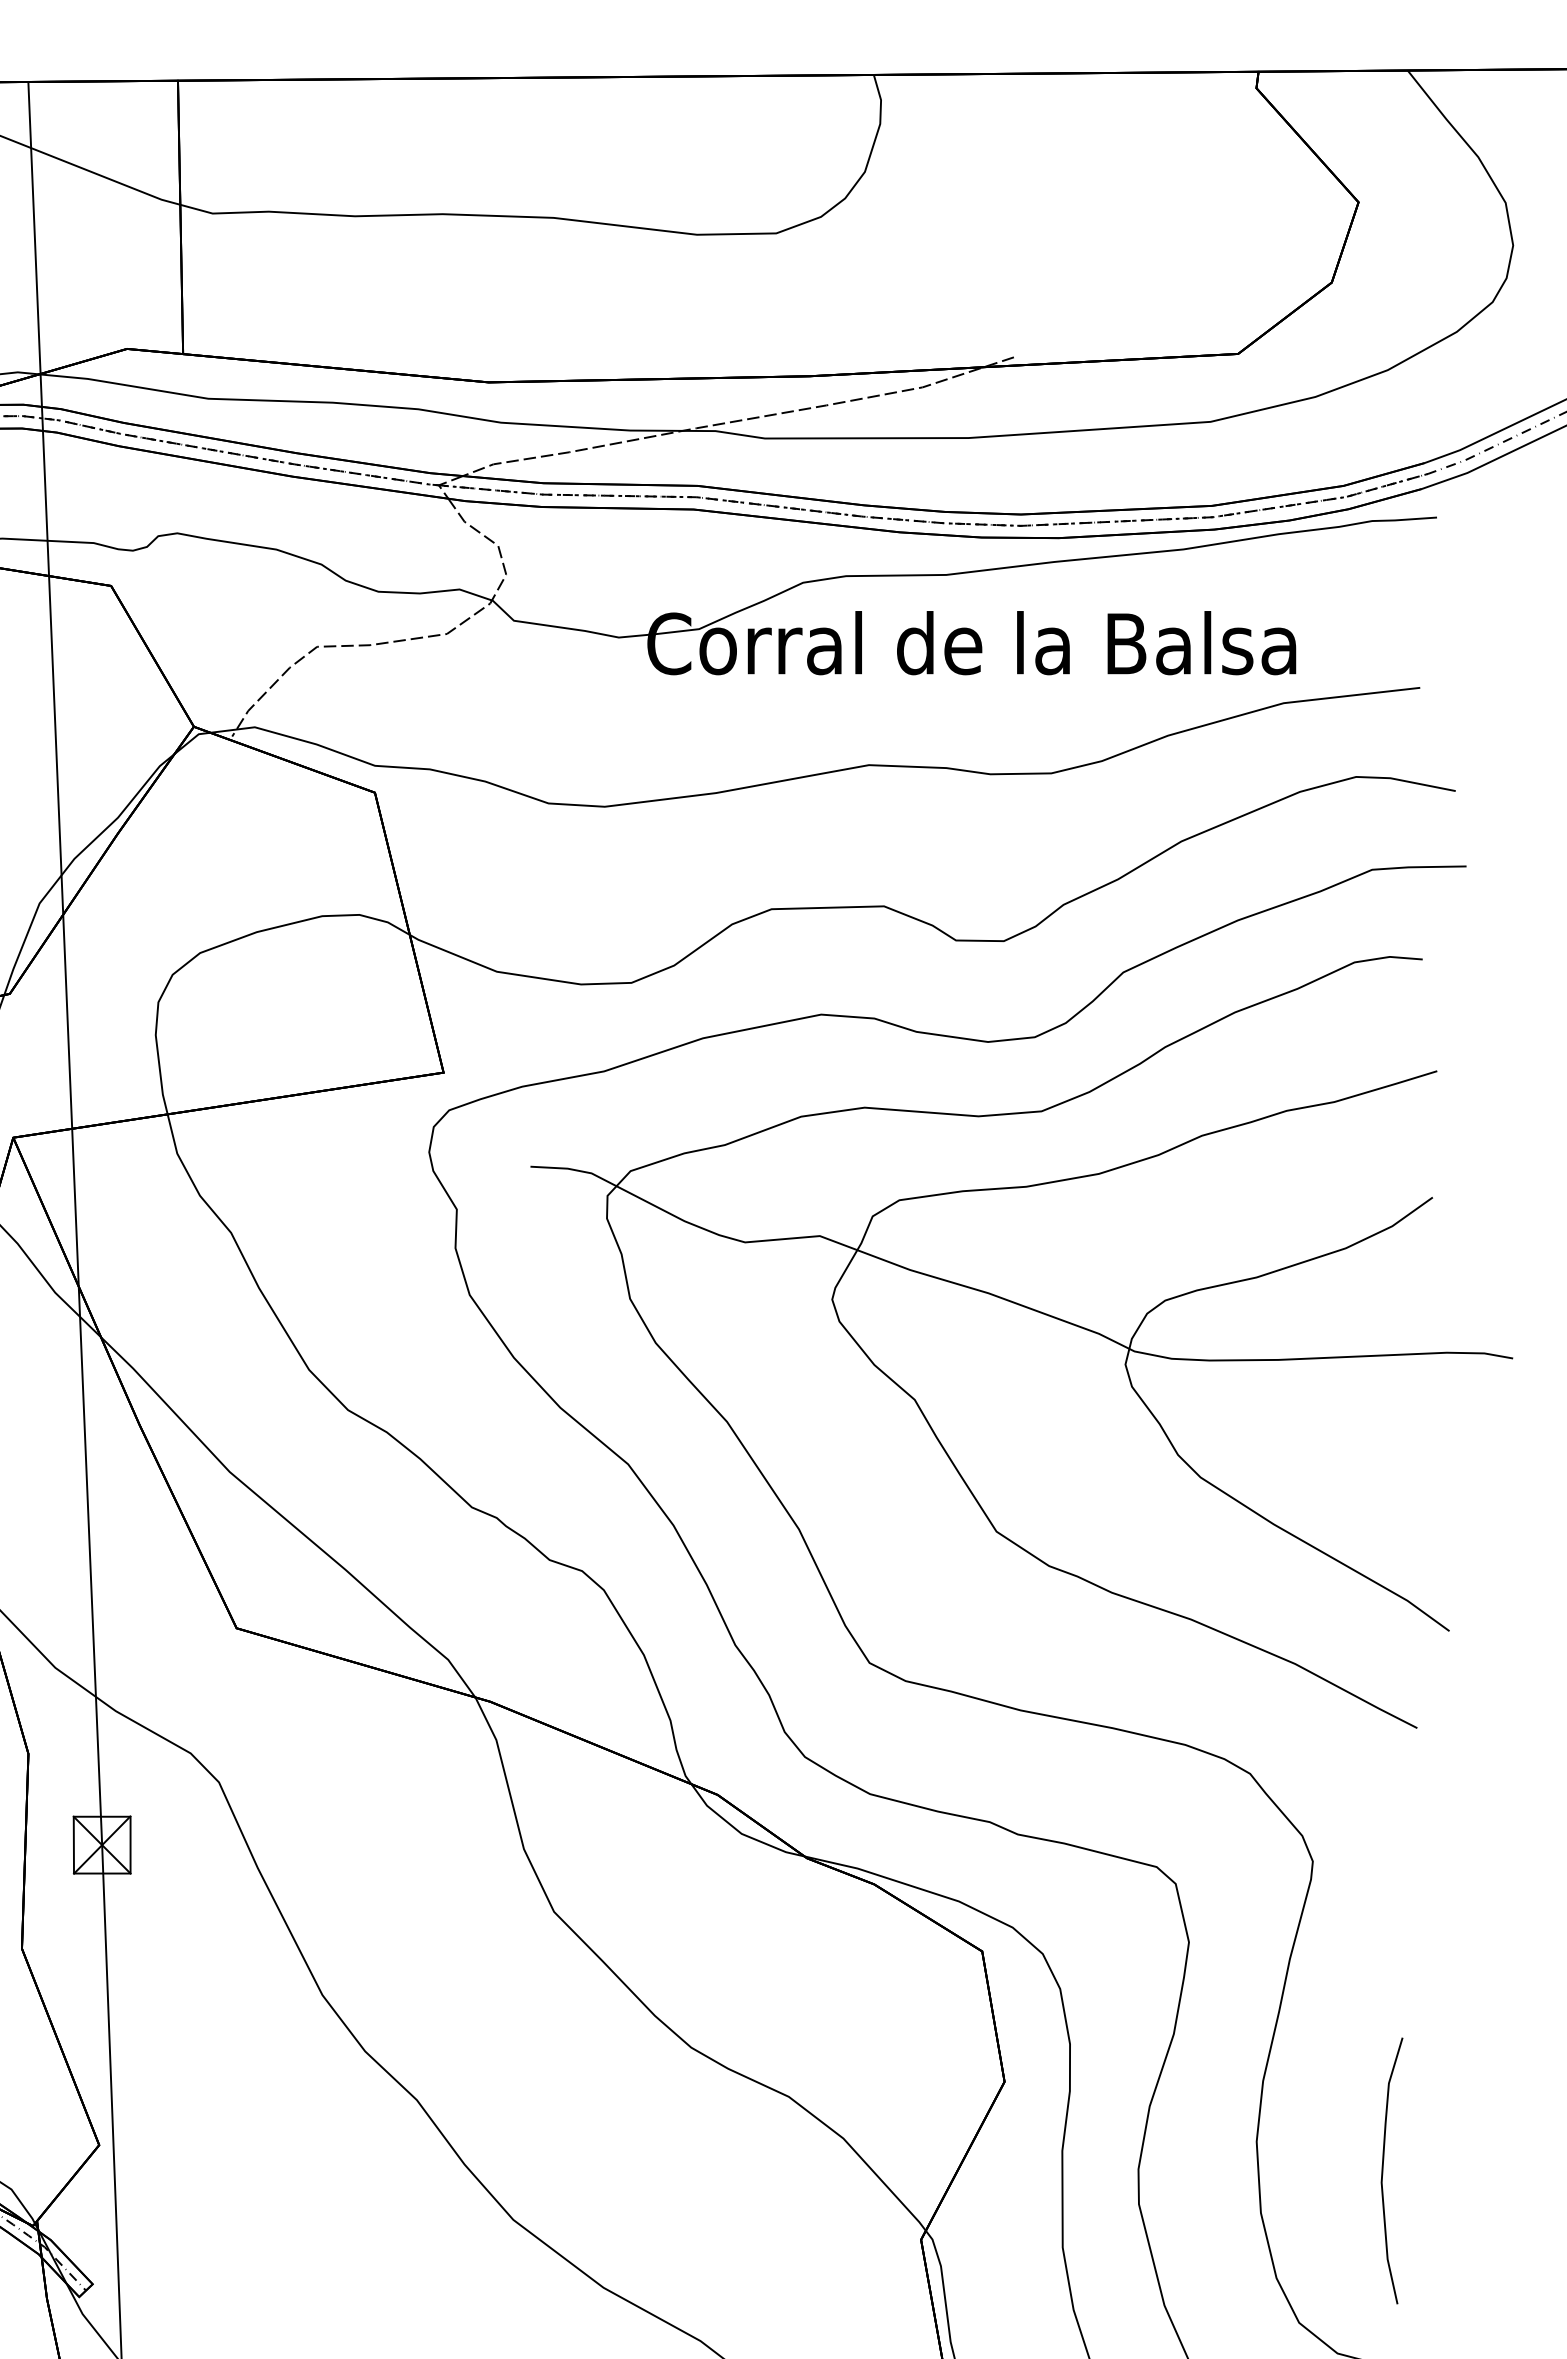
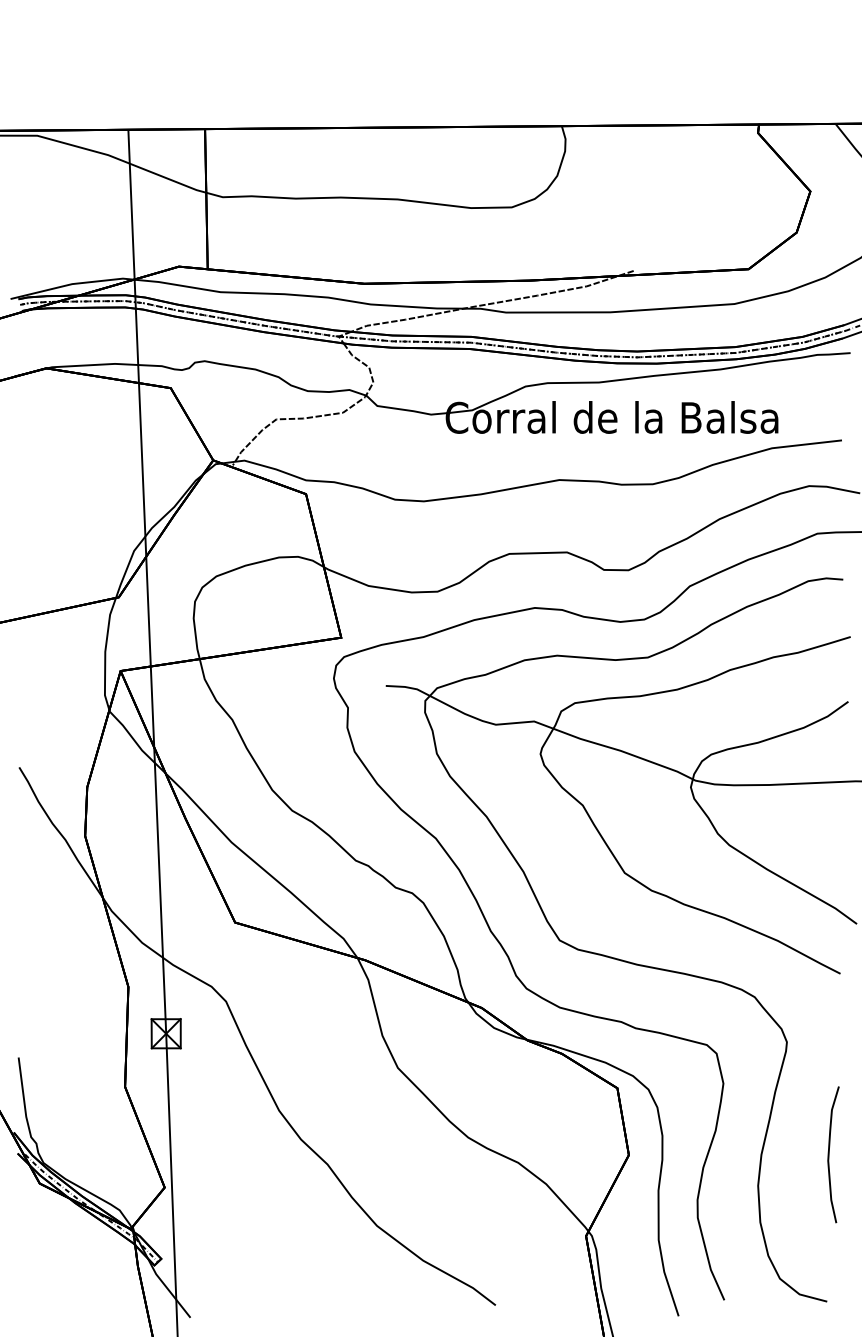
curve: (1384, 2170) -> (829, 1154), moved

